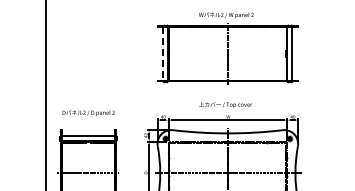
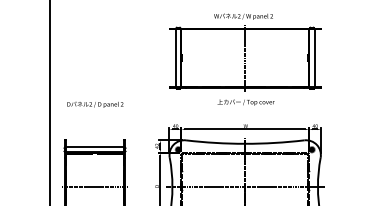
line: (163, 53) -> (175, 57), dashed -> solid
text: (225, 104) -> (245, 101), moved
text: (88, 112) -> (95, 104), moved

